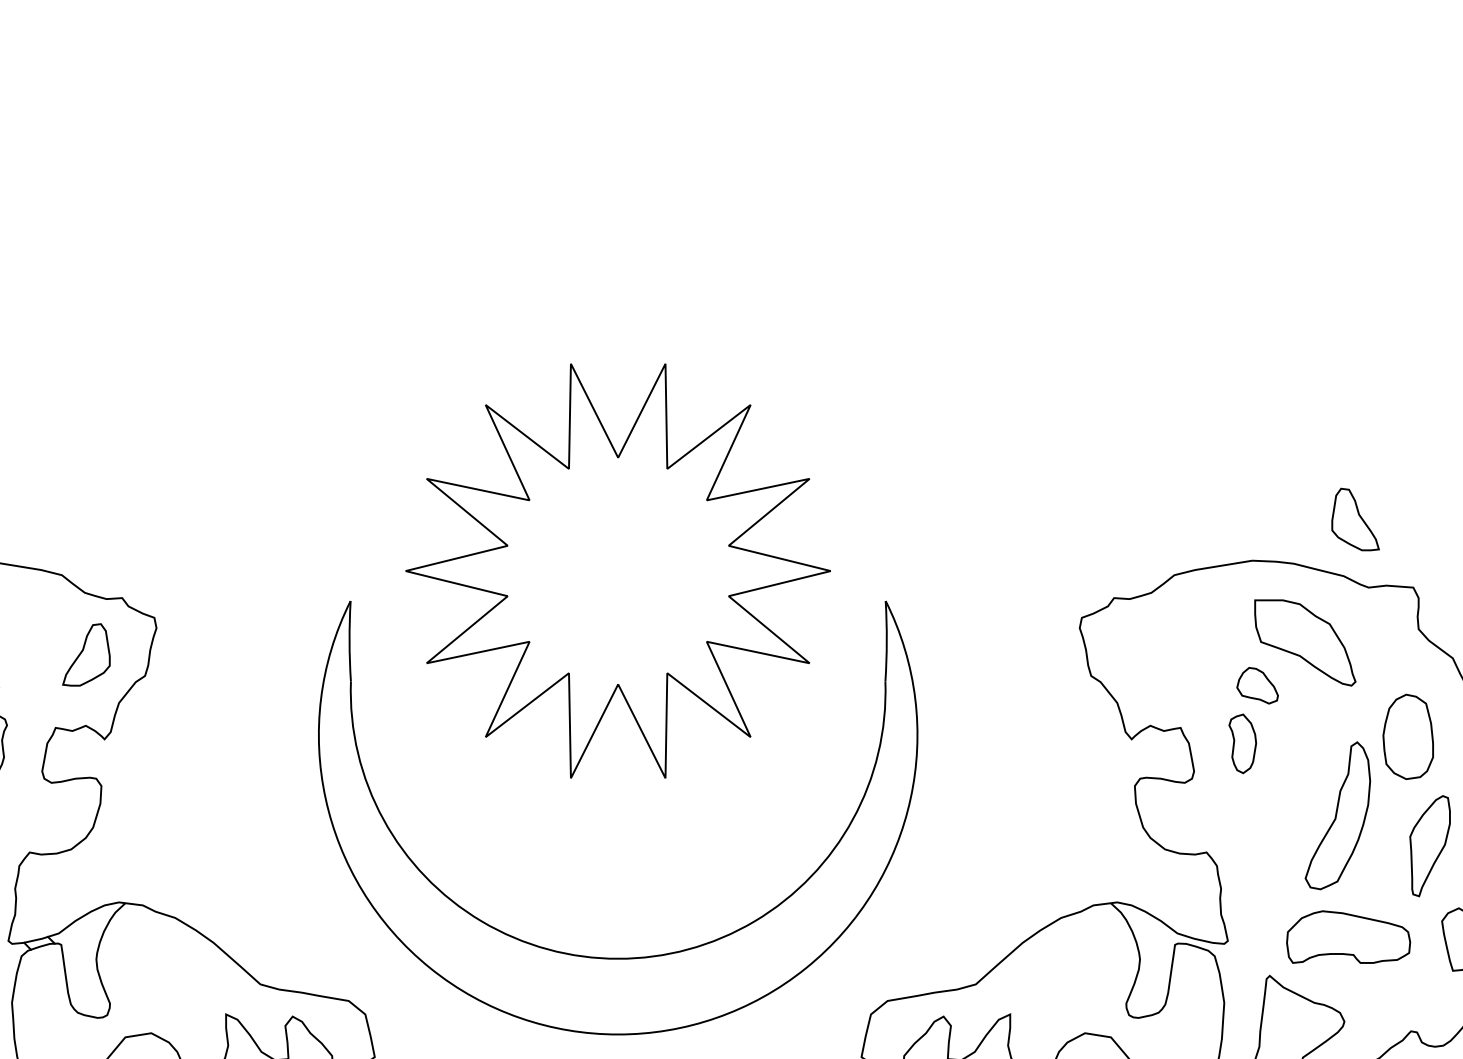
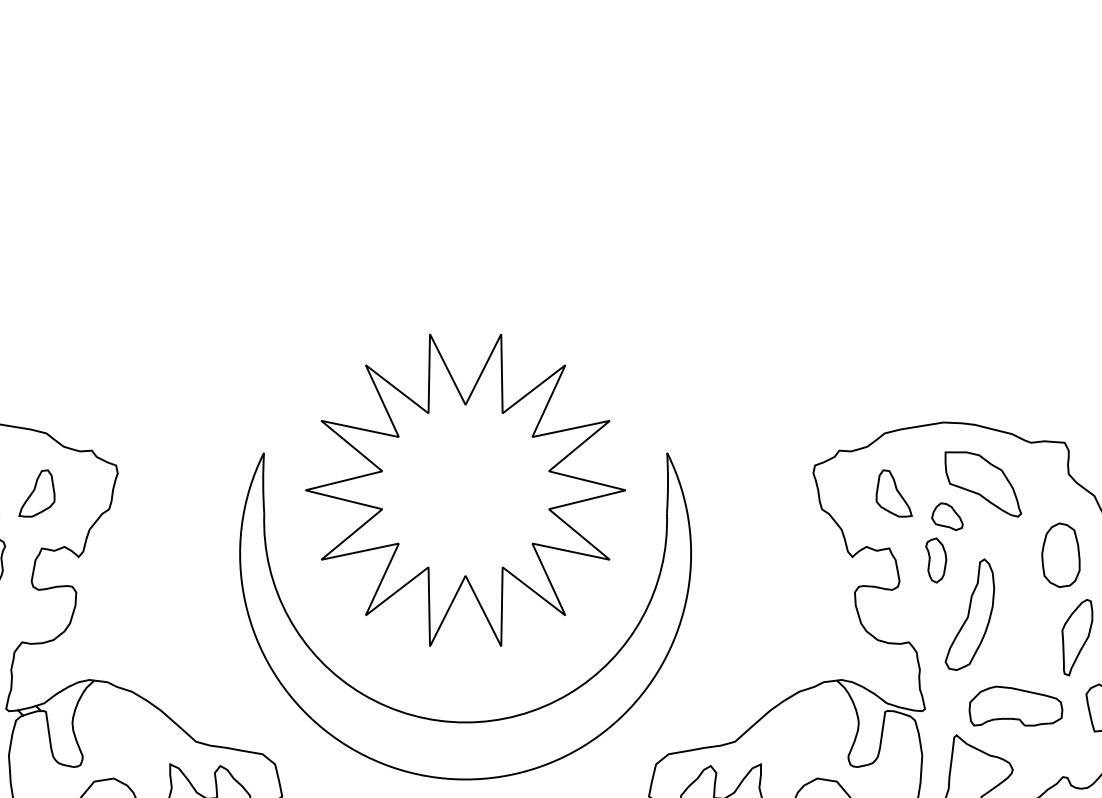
part: (1354, 519) -> (893, 493), moved
part: (618, 569) -> (465, 489), moved
part: (85, 654) -> (36, 493), moved
part: (1337, 815) -> (969, 614), moved

